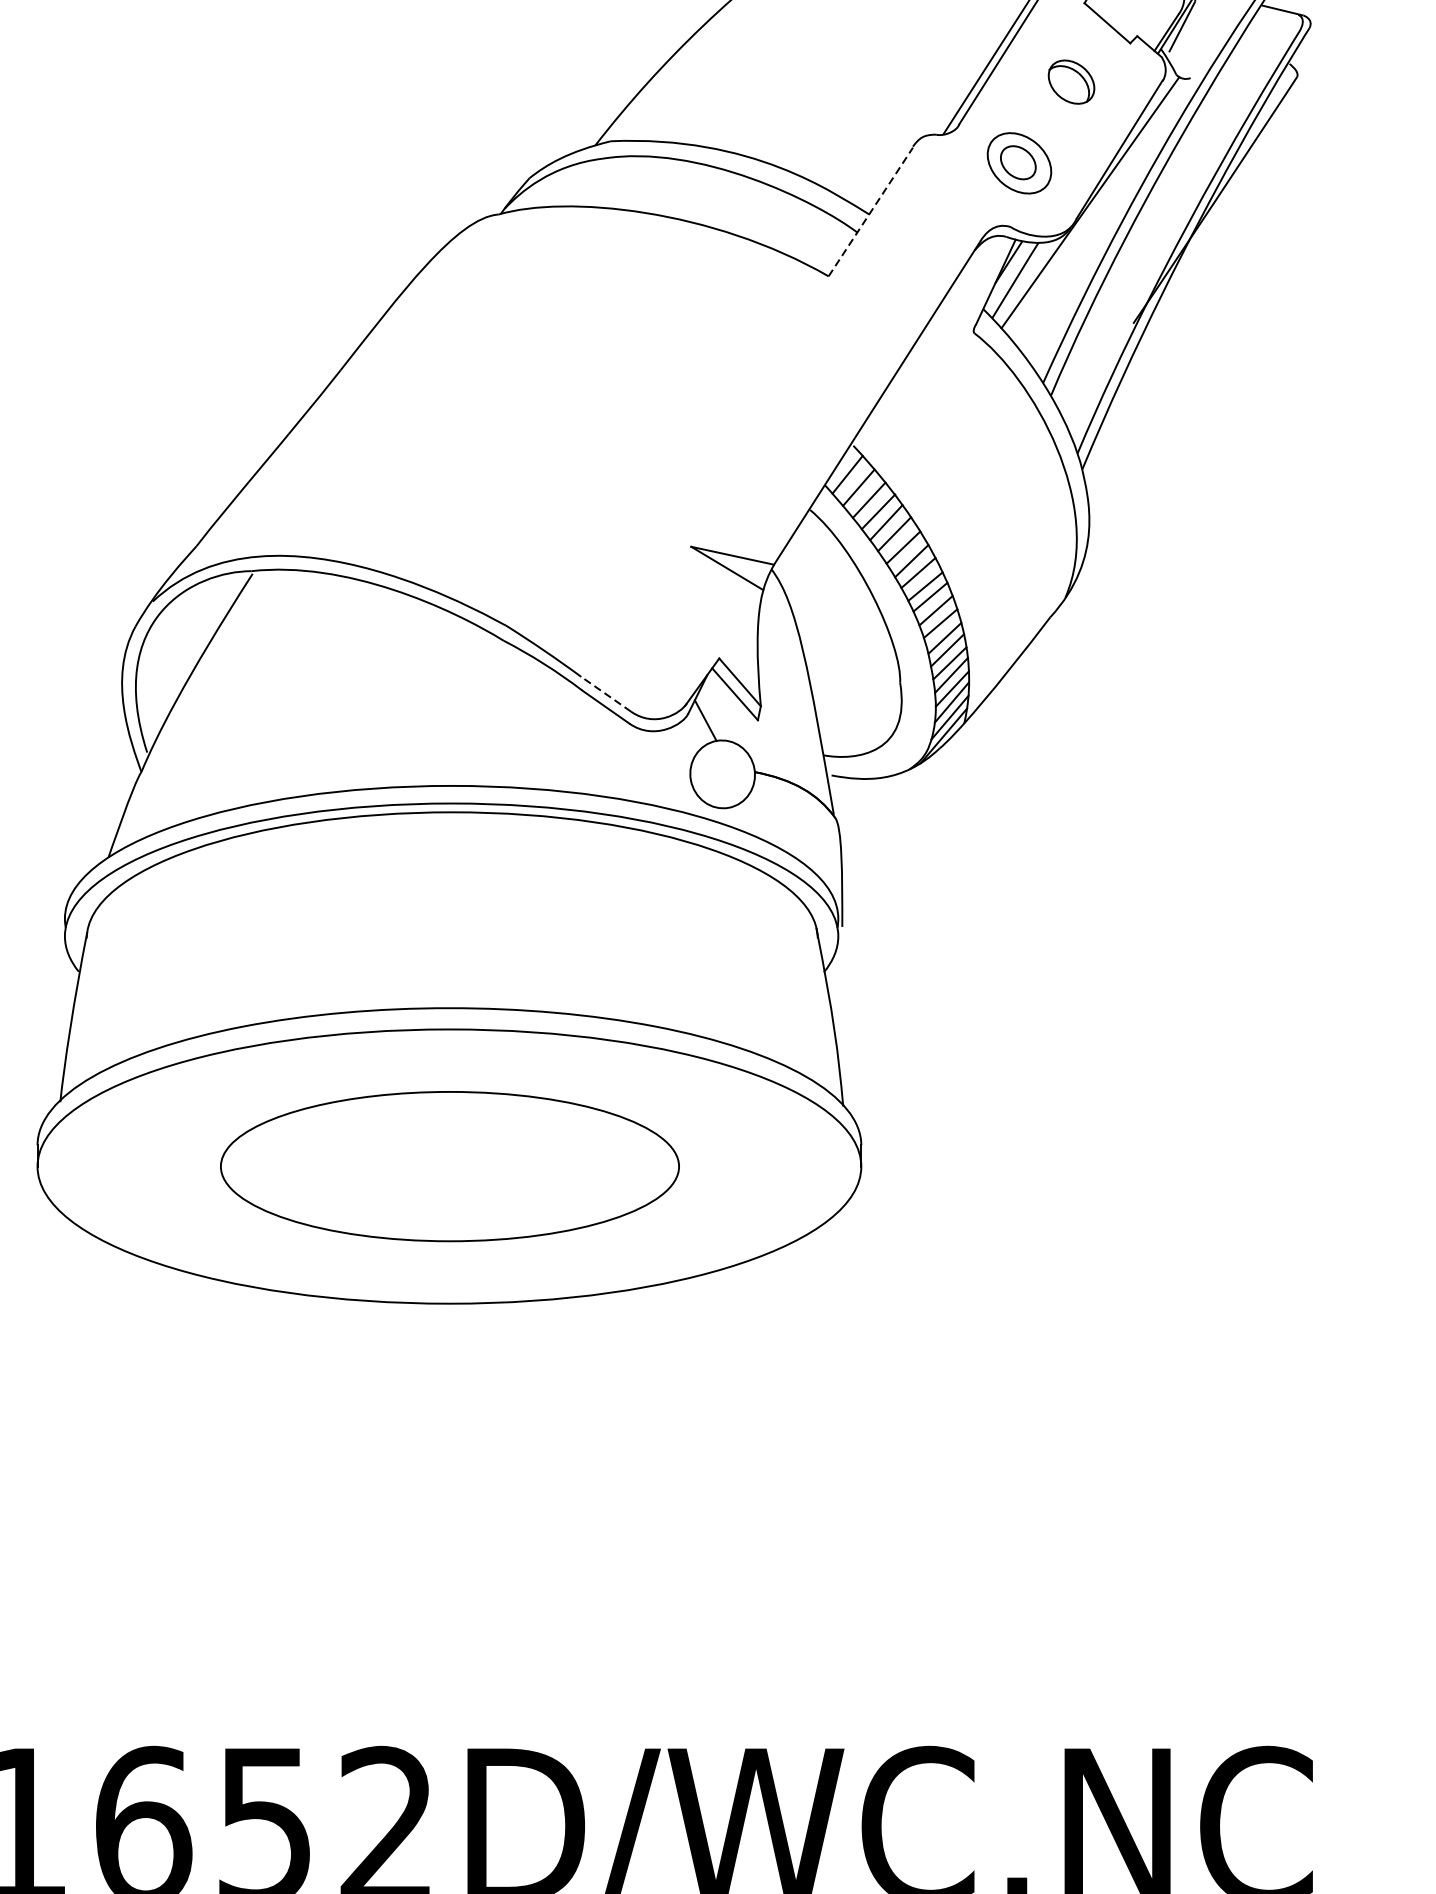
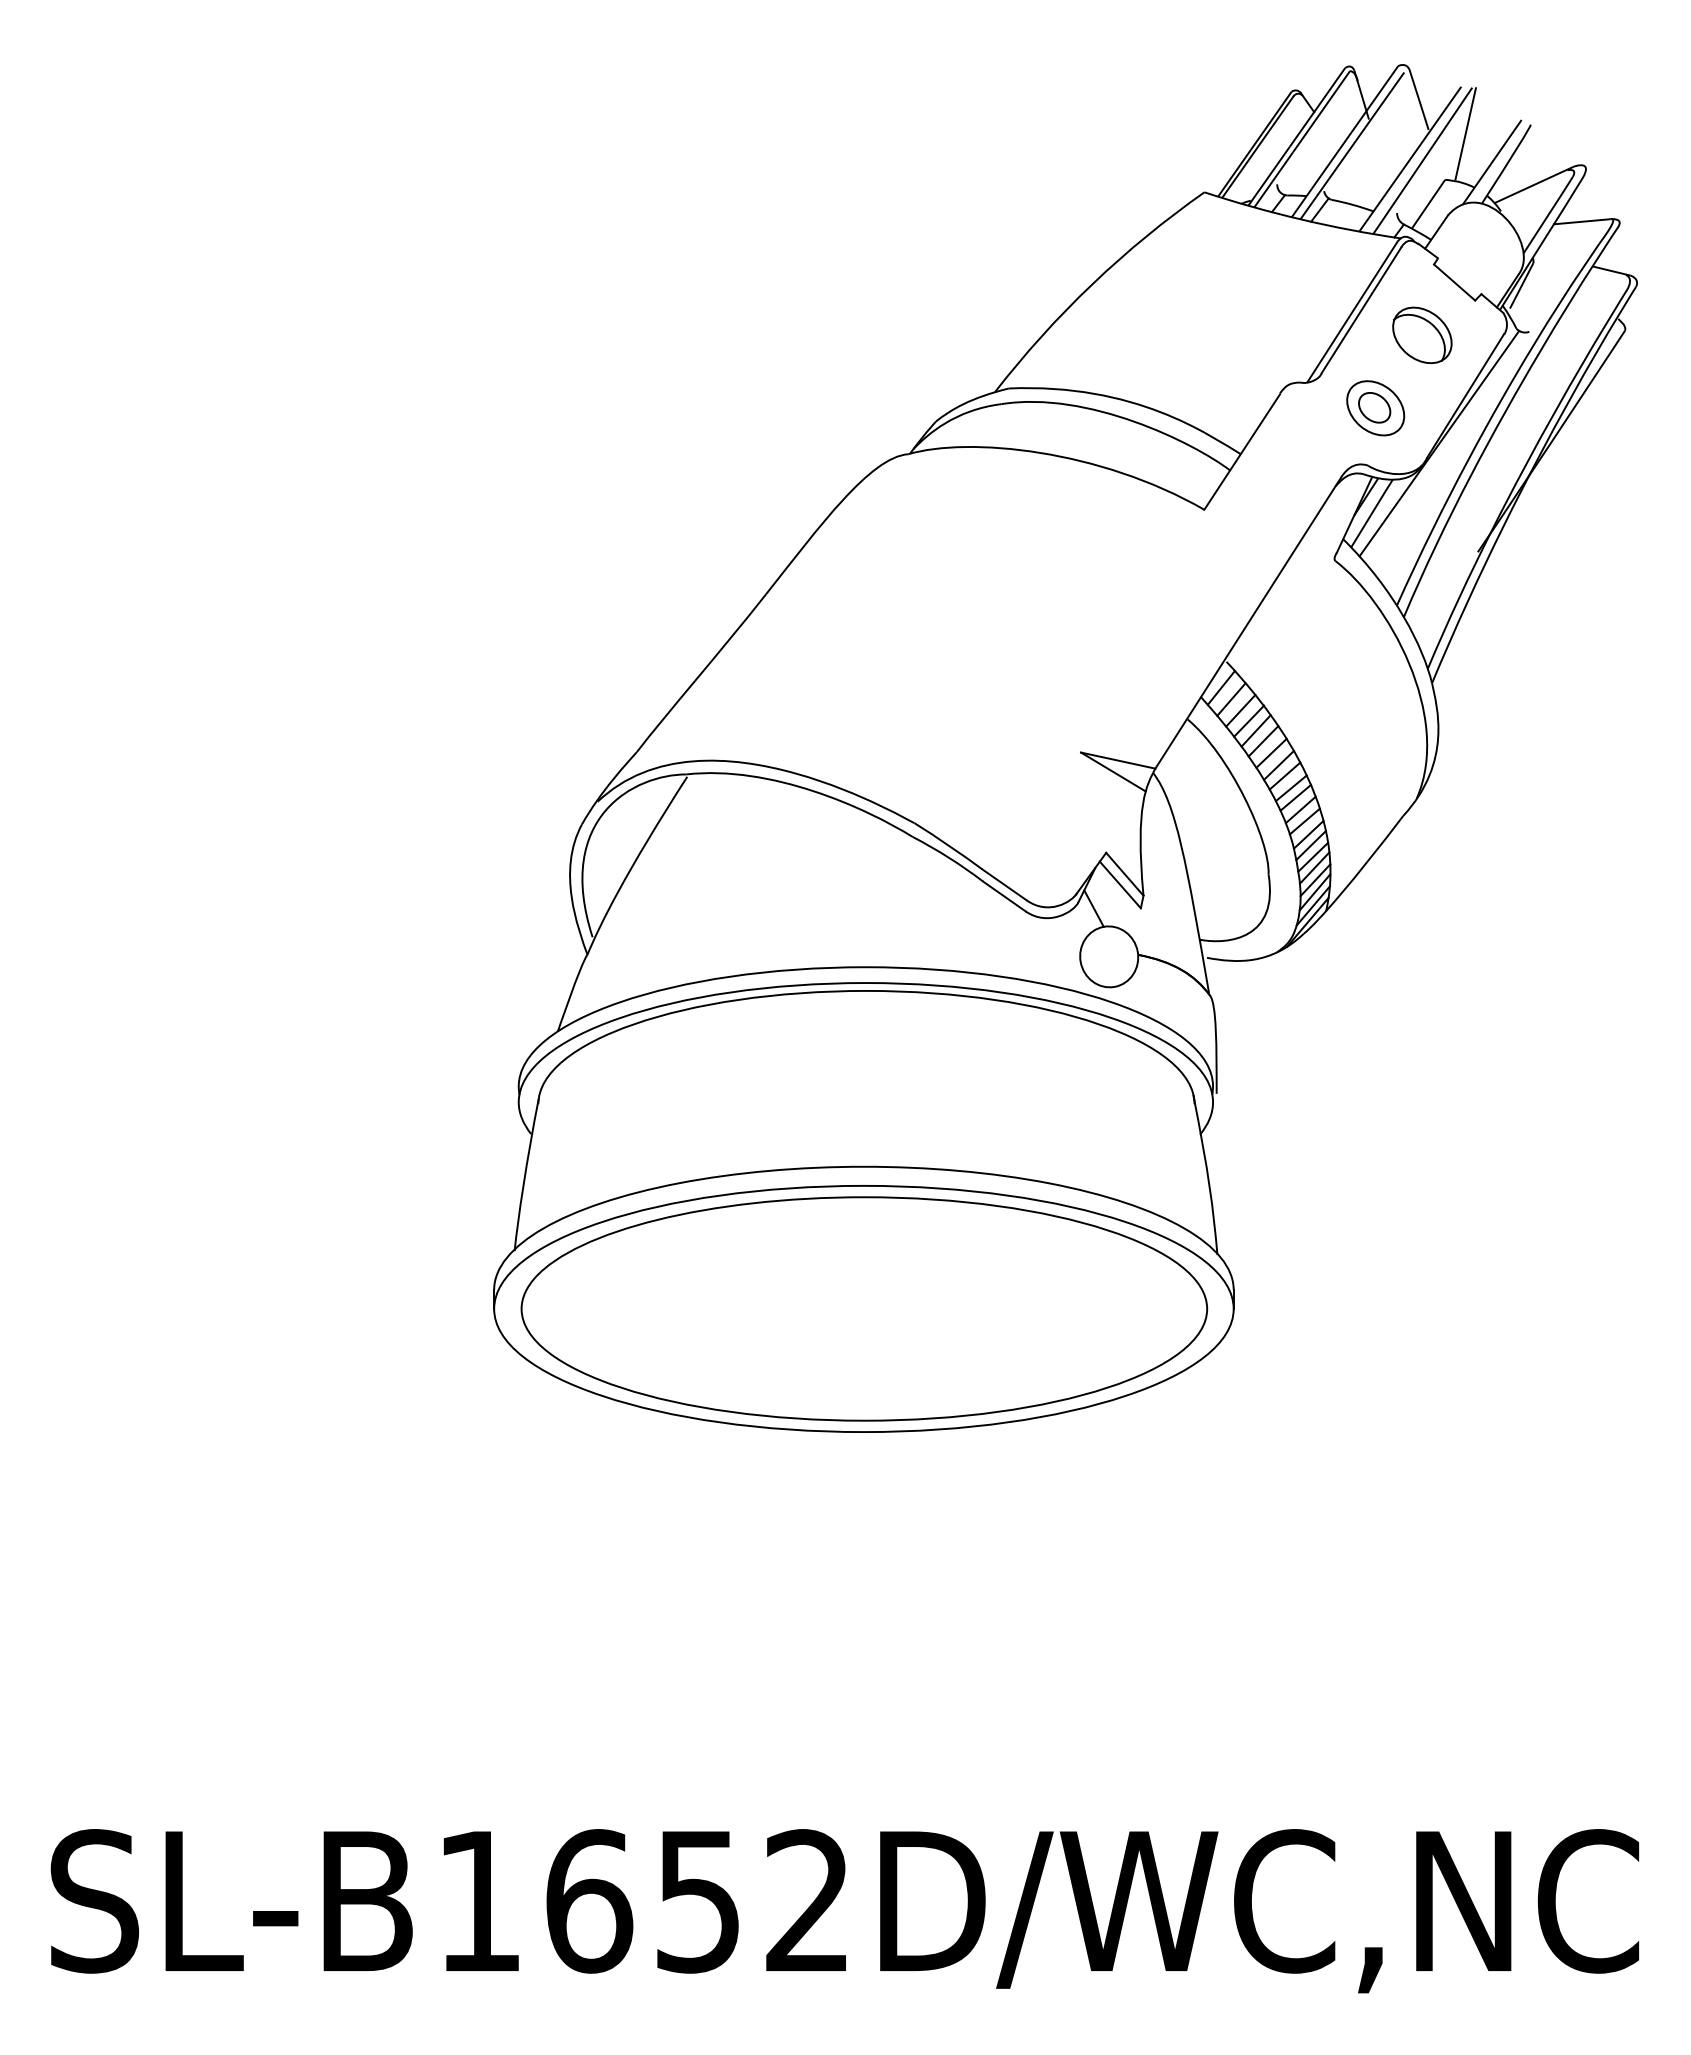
part: (1071, 82) -> (1422, 335), size x1.43
line: (871, 211) -> (1242, 451), dashed -> solid
line: (606, 693) -> (1004, 884), dashed -> solid
part: (450, 1166) -> (864, 1308), size x1.67

